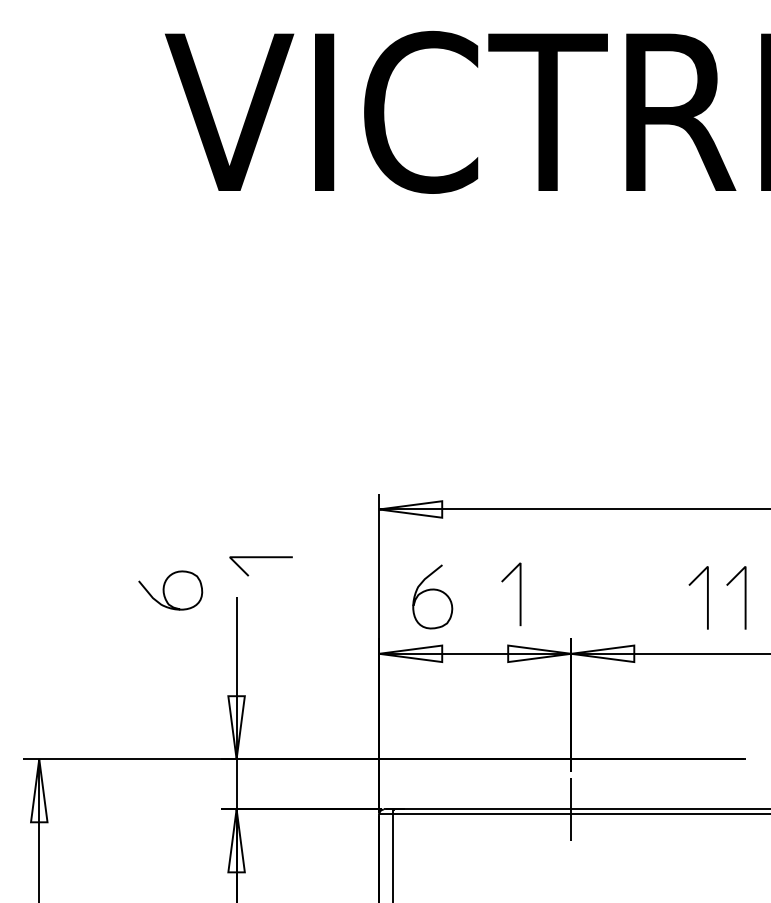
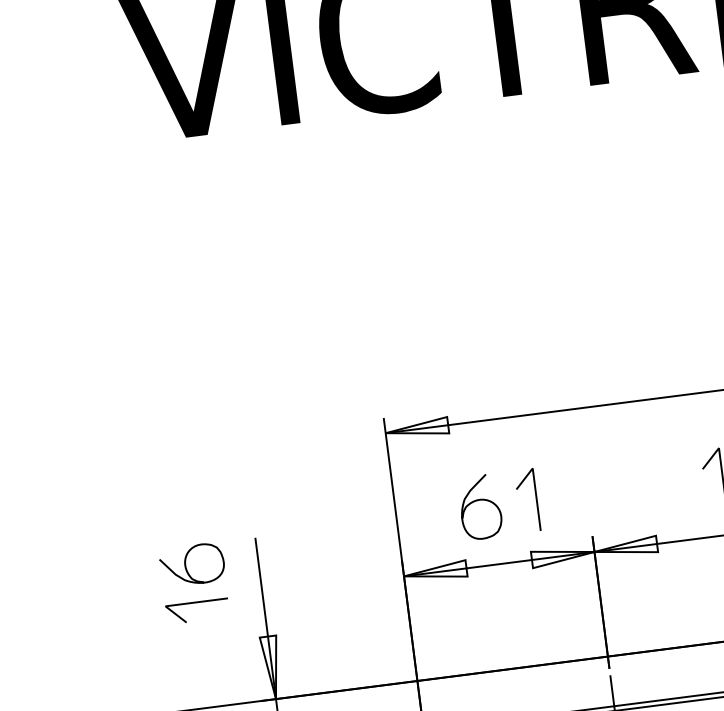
curve: (260, 558) -> (196, 603), moved
curve: (164, 590) -> (186, 565), moved
curve: (432, 590) -> (479, 500), moved

